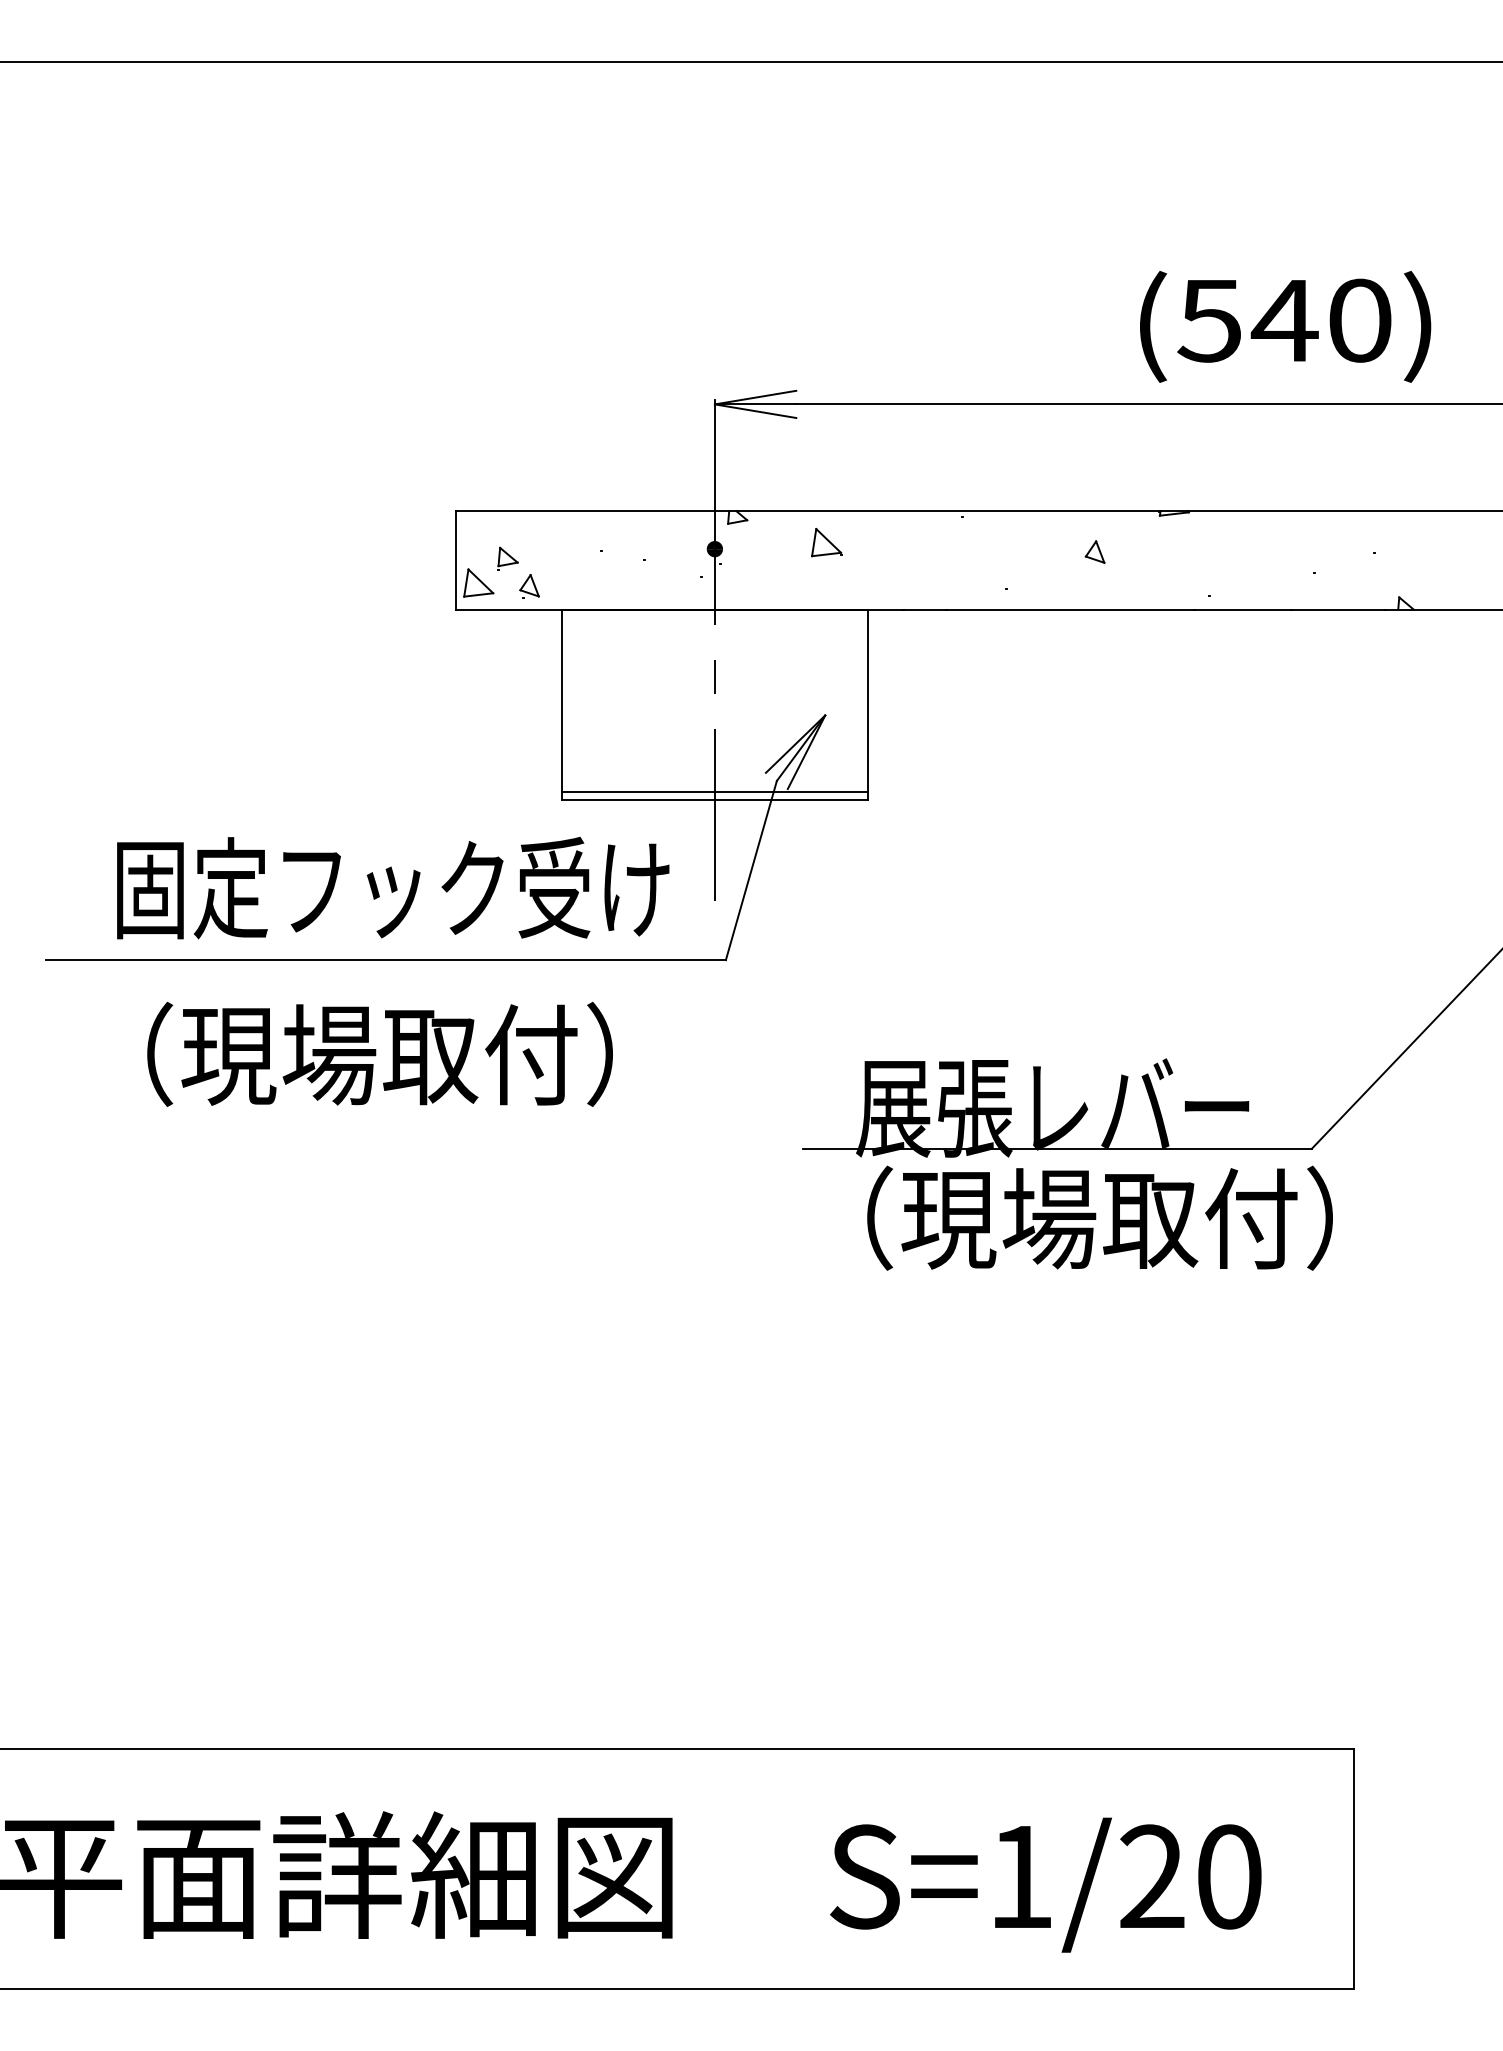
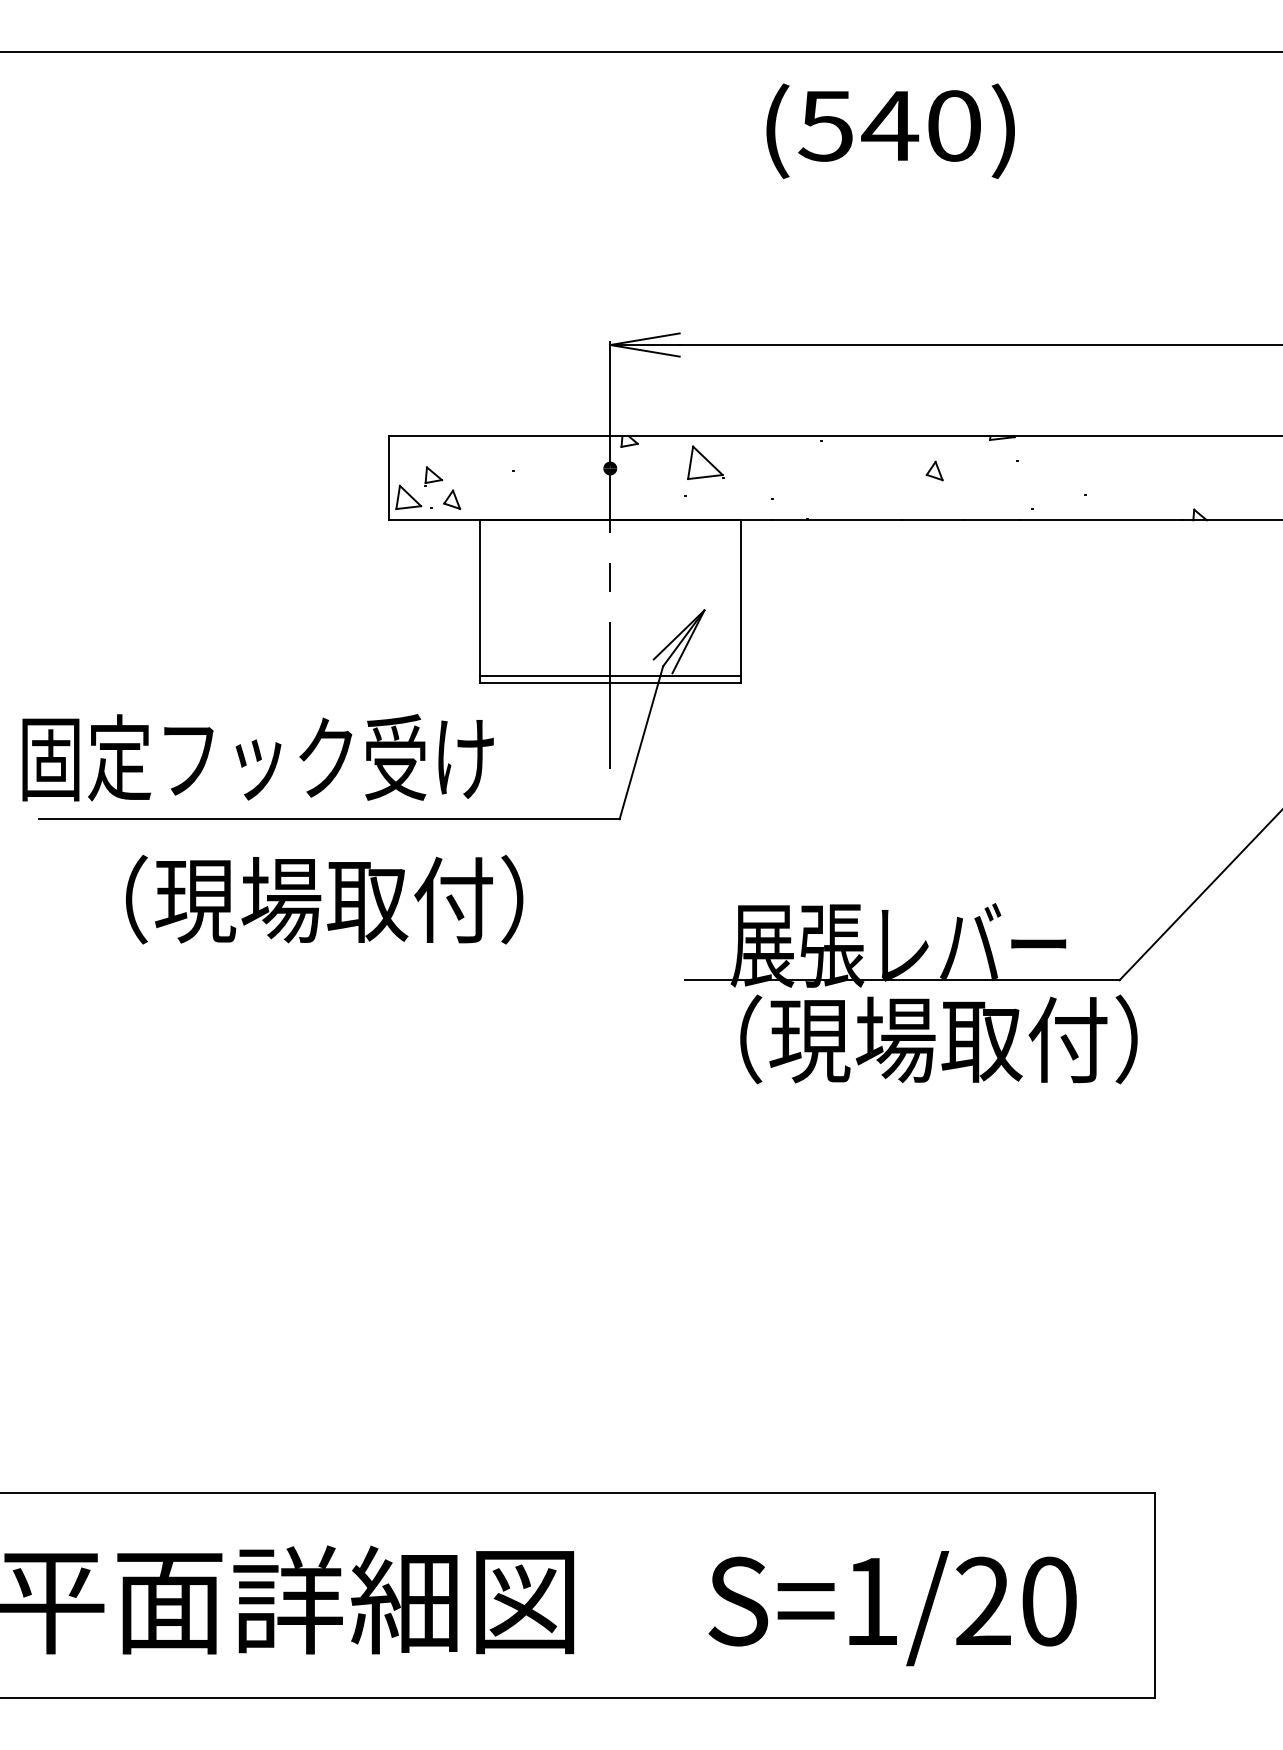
text: (1285, 326) -> (890, 130), moved
part: (826, 542) -> (705, 462), size x1.4
text: (393, 887) -> (258, 757), moved

